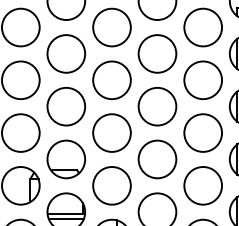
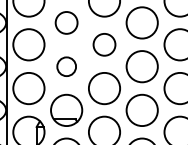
circle: (66, 53) -> (66, 22), size x0.7
circle: (111, 80) -> (104, 44), size x0.7
circle: (66, 106) -> (66, 66), size x0.6

